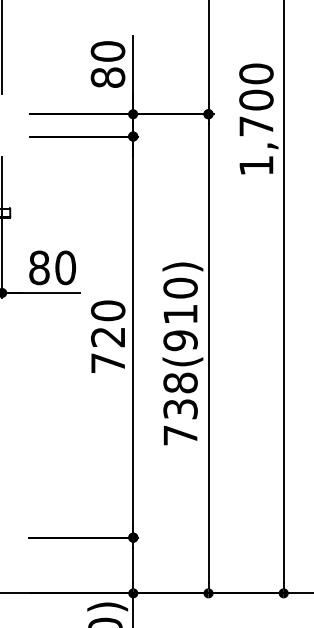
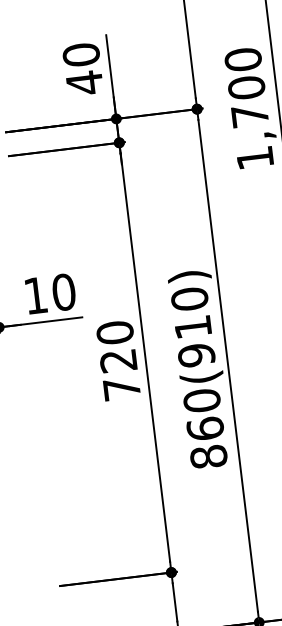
text: (107, 77) -> (84, 82), 80 -> 40
text: (39, 267) -> (35, 295), 80 -> 10
text: (180, 408) -> (205, 428), 738(910) -> 860(910)

